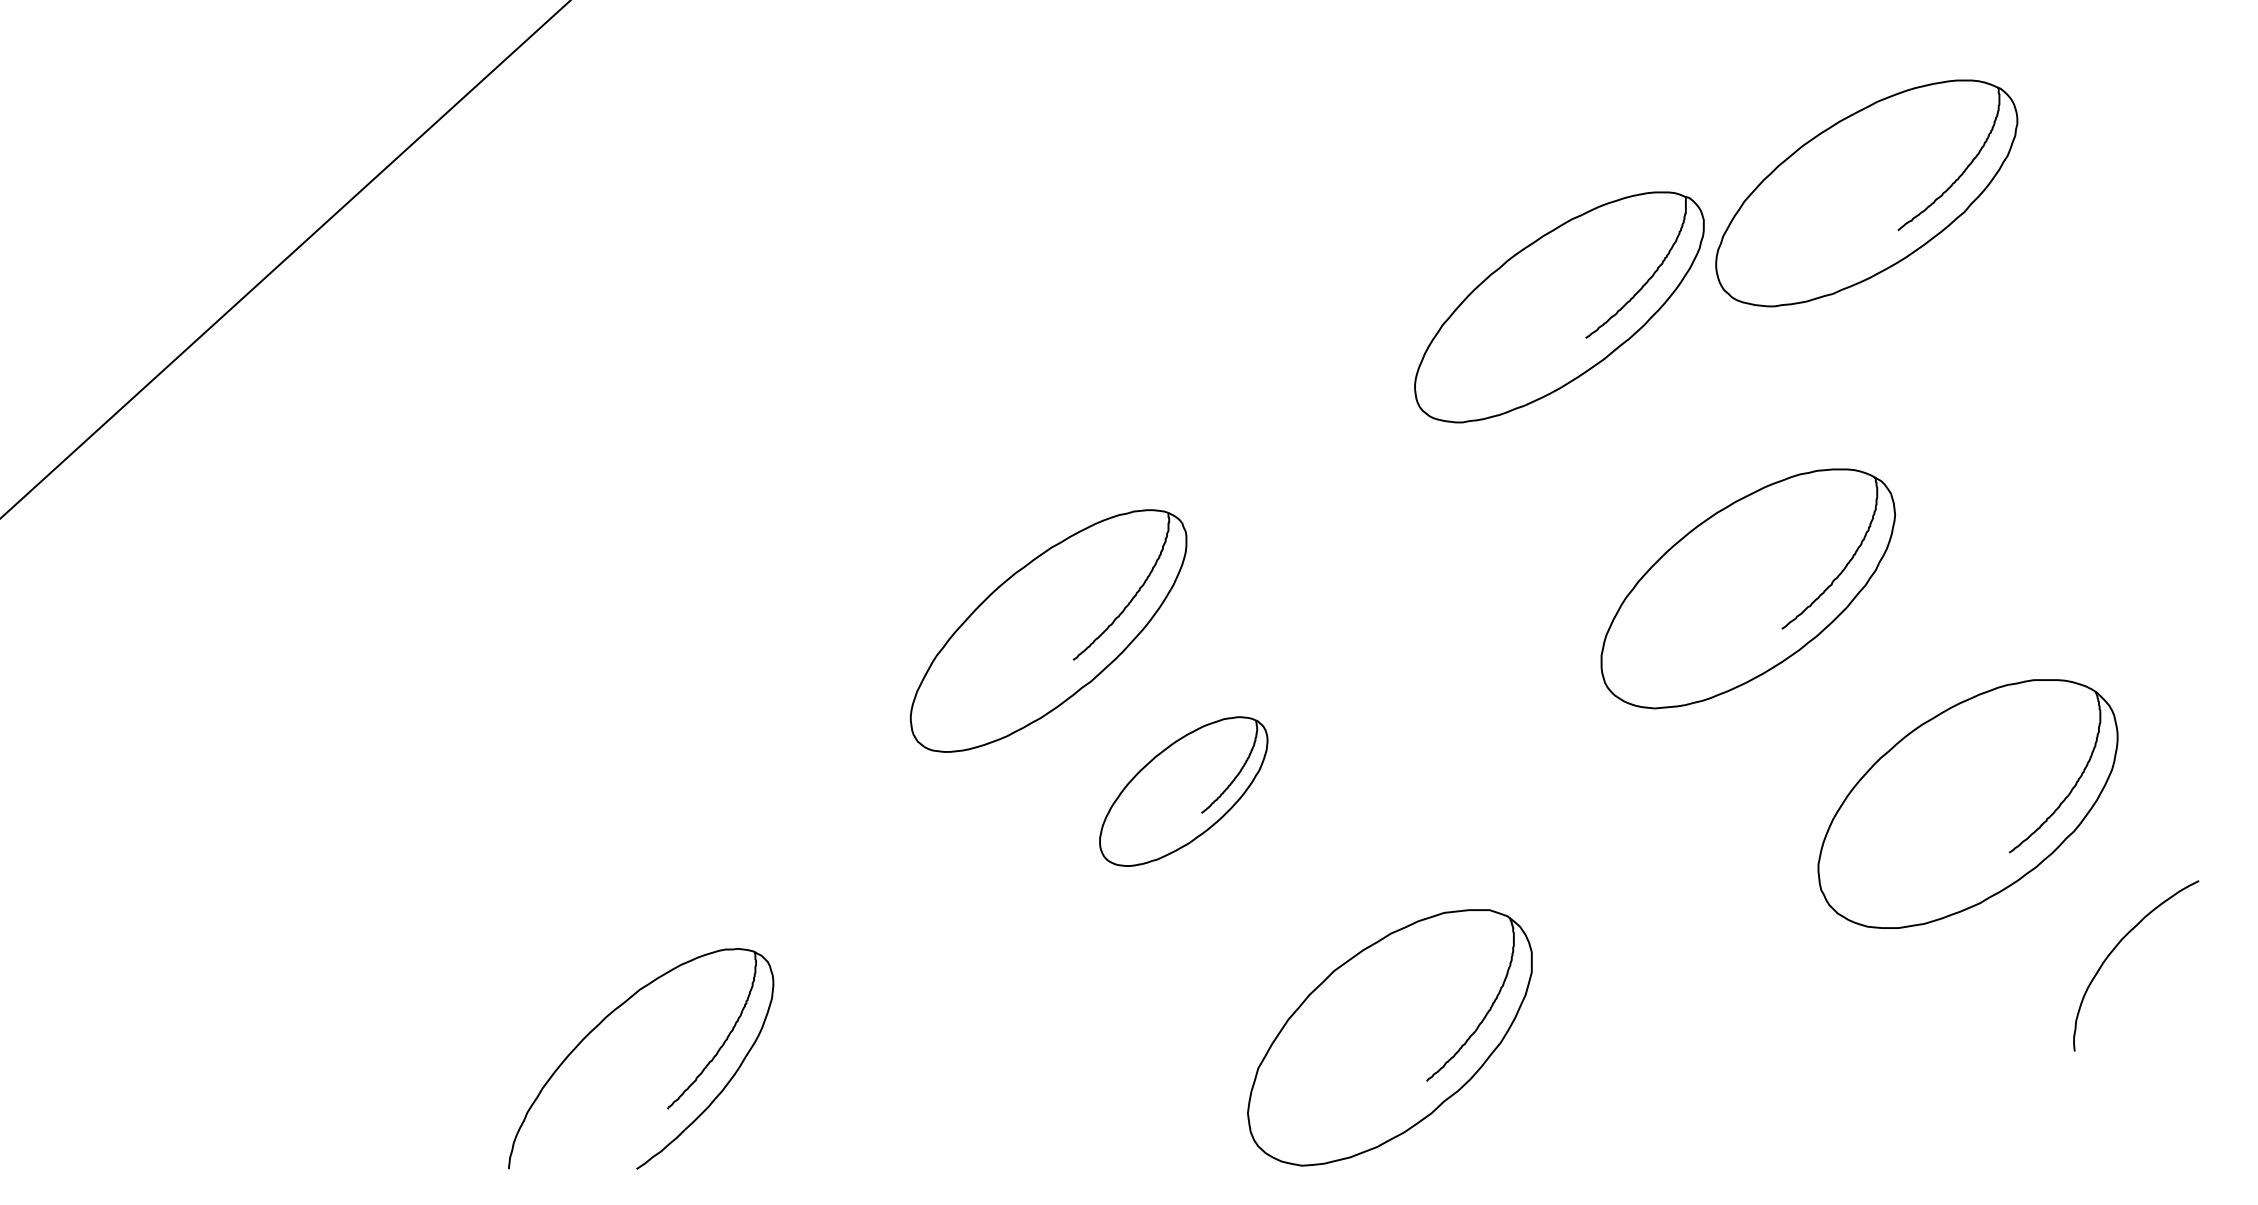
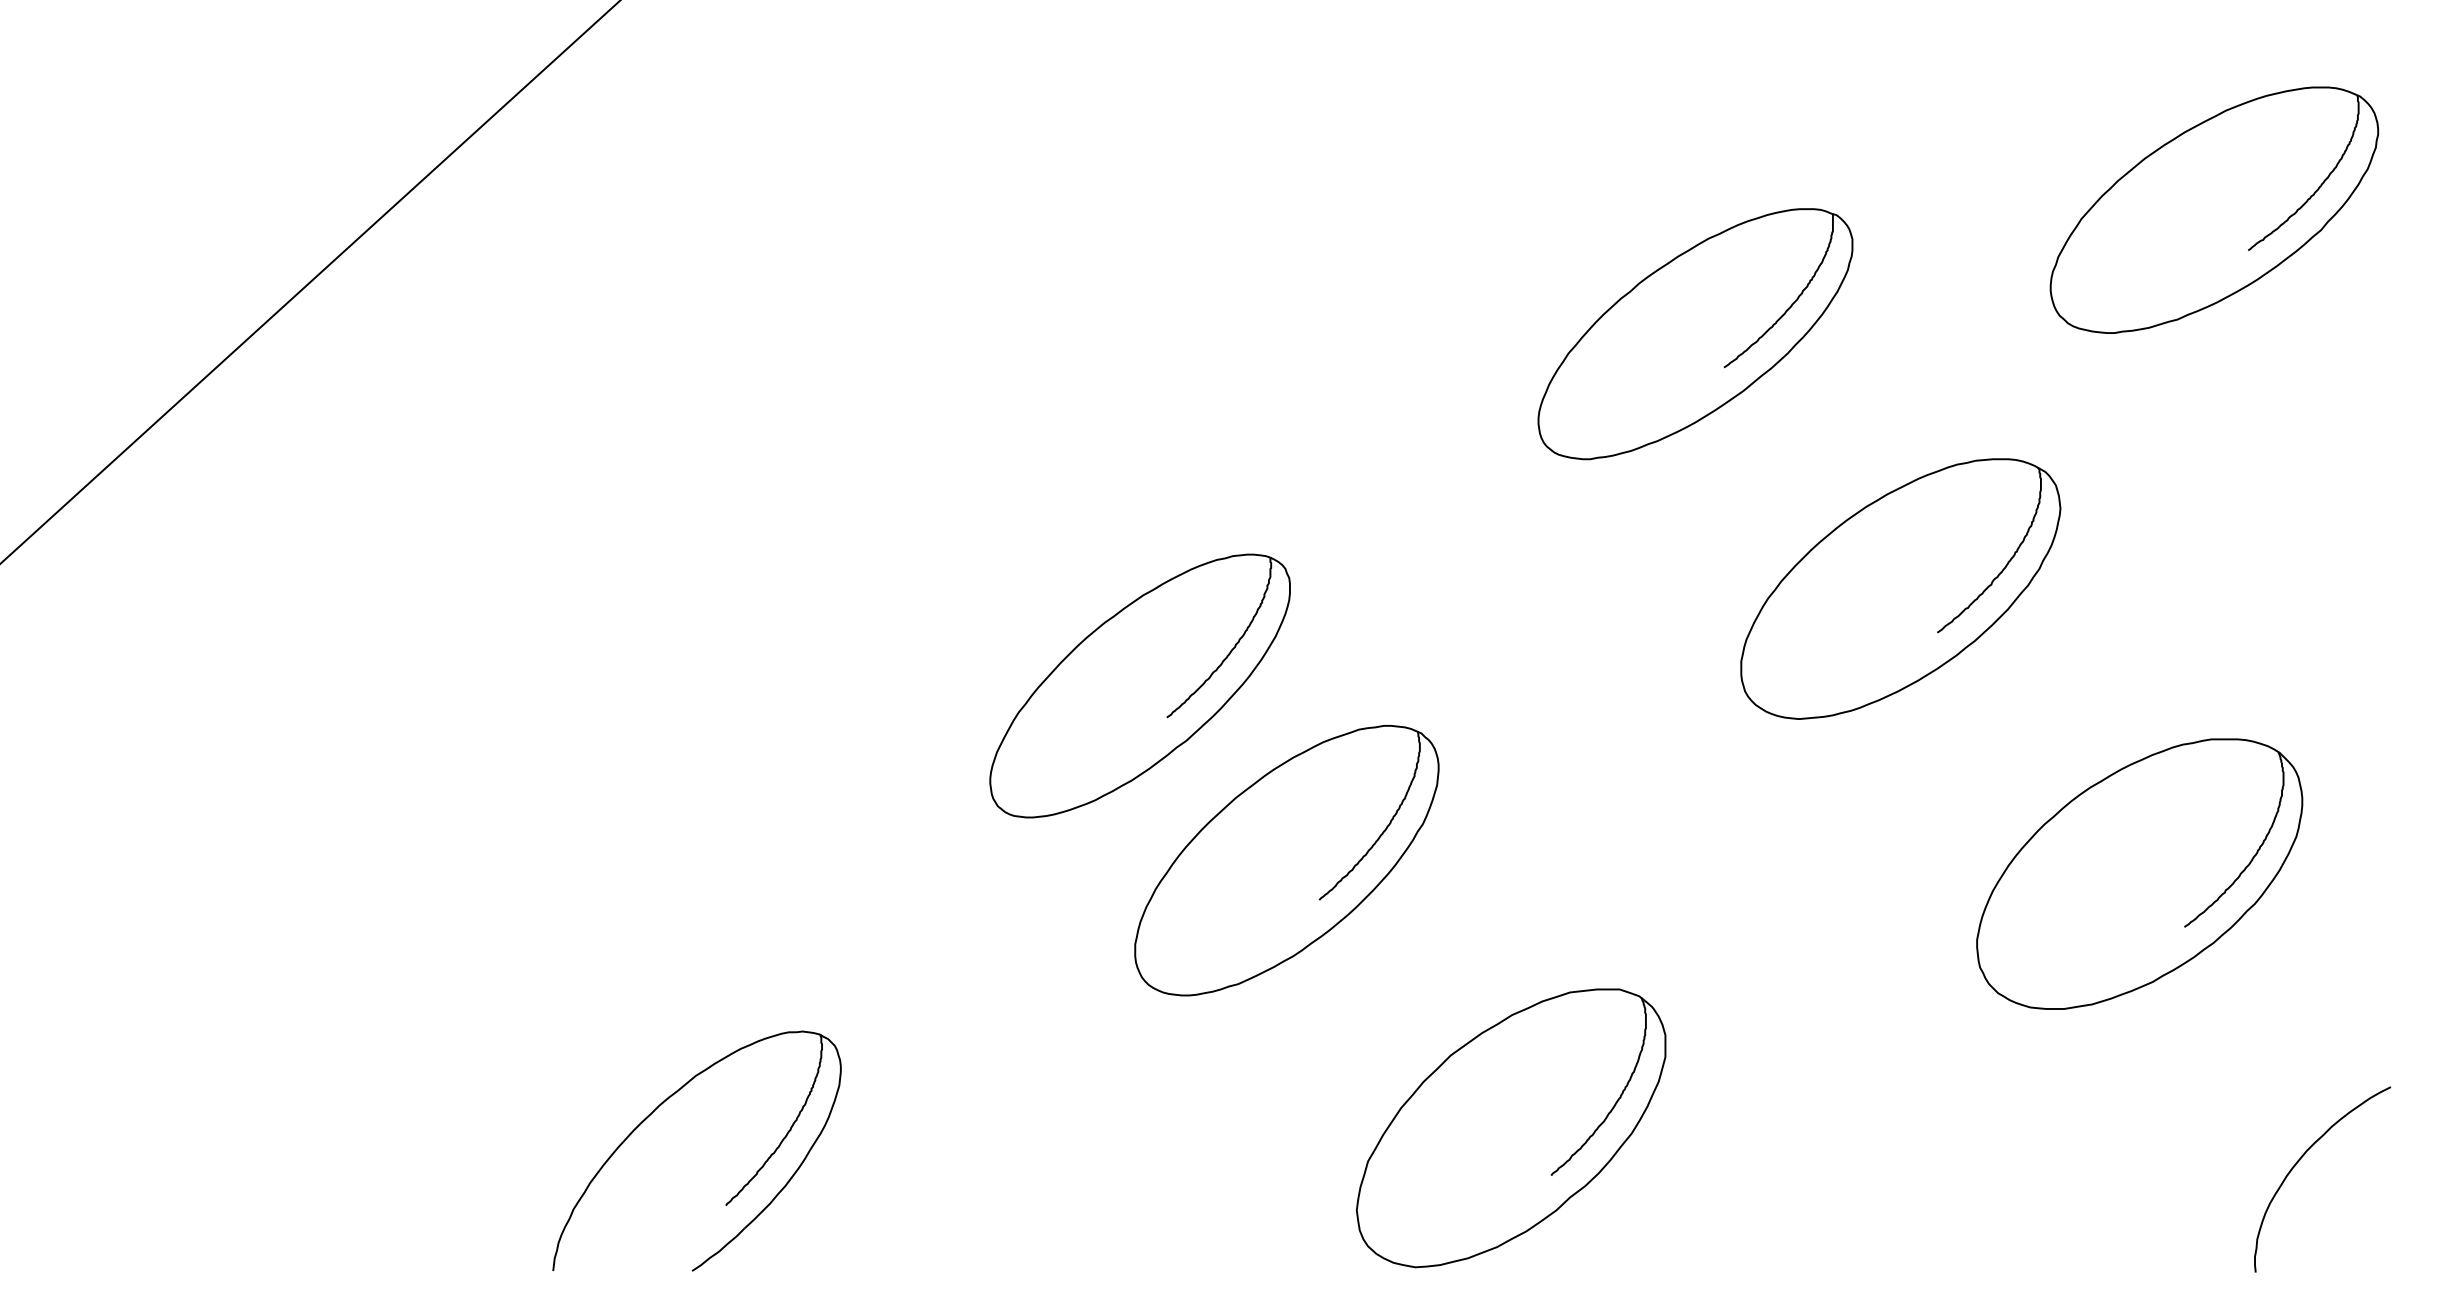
part: (1866, 193) -> (2214, 210), moved
part: (1747, 588) -> (1899, 588), moved
part: (1183, 791) -> (1286, 860), size x1.67
curve: (2117, 946) -> (2302, 1158), moved

